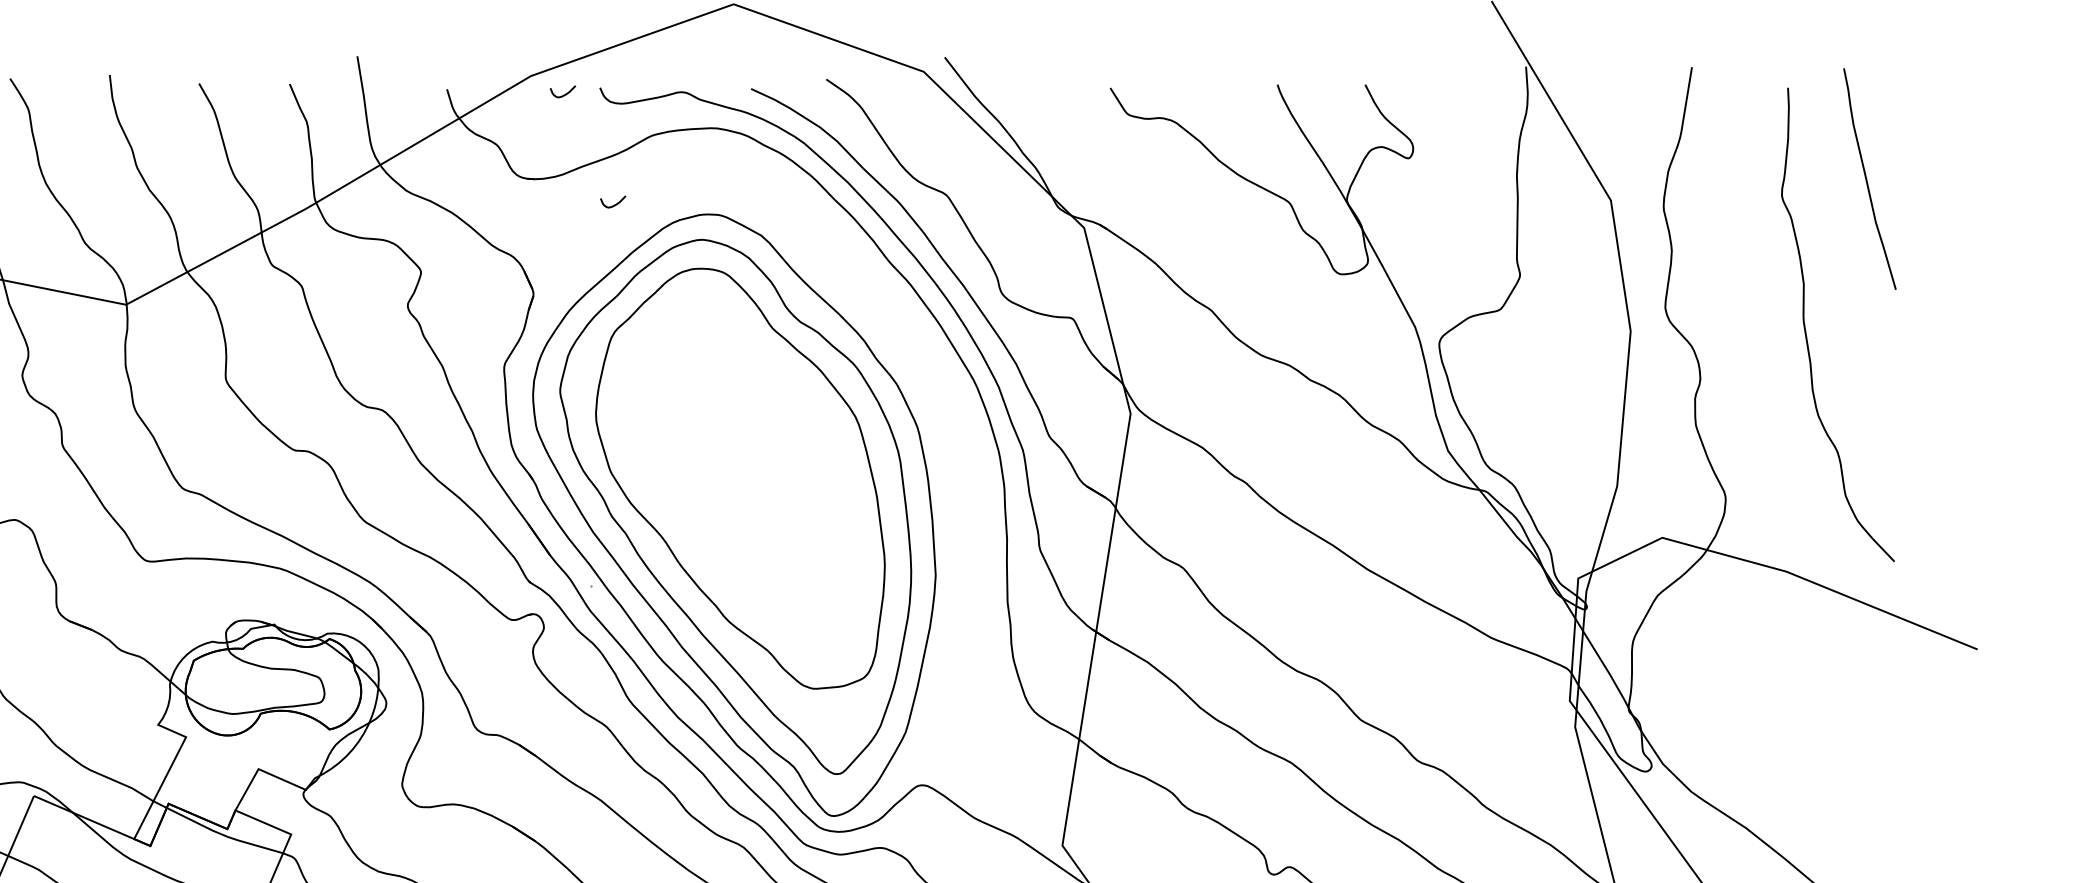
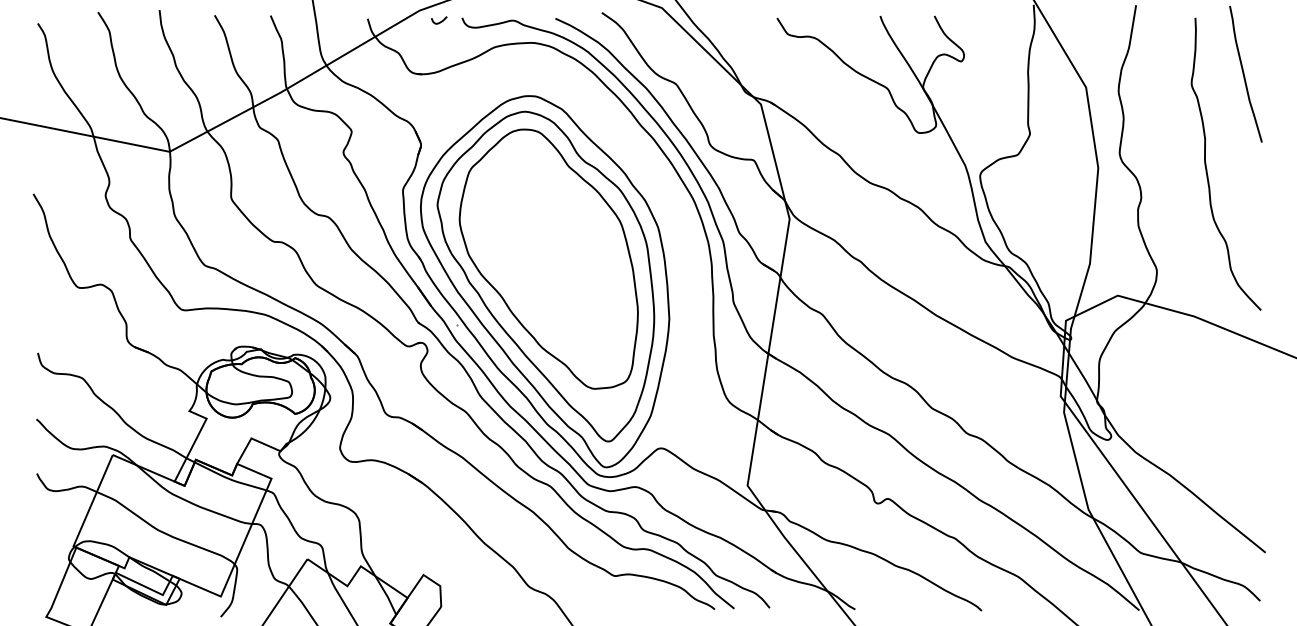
curve: (613, 203) -> (470, 89), removed

